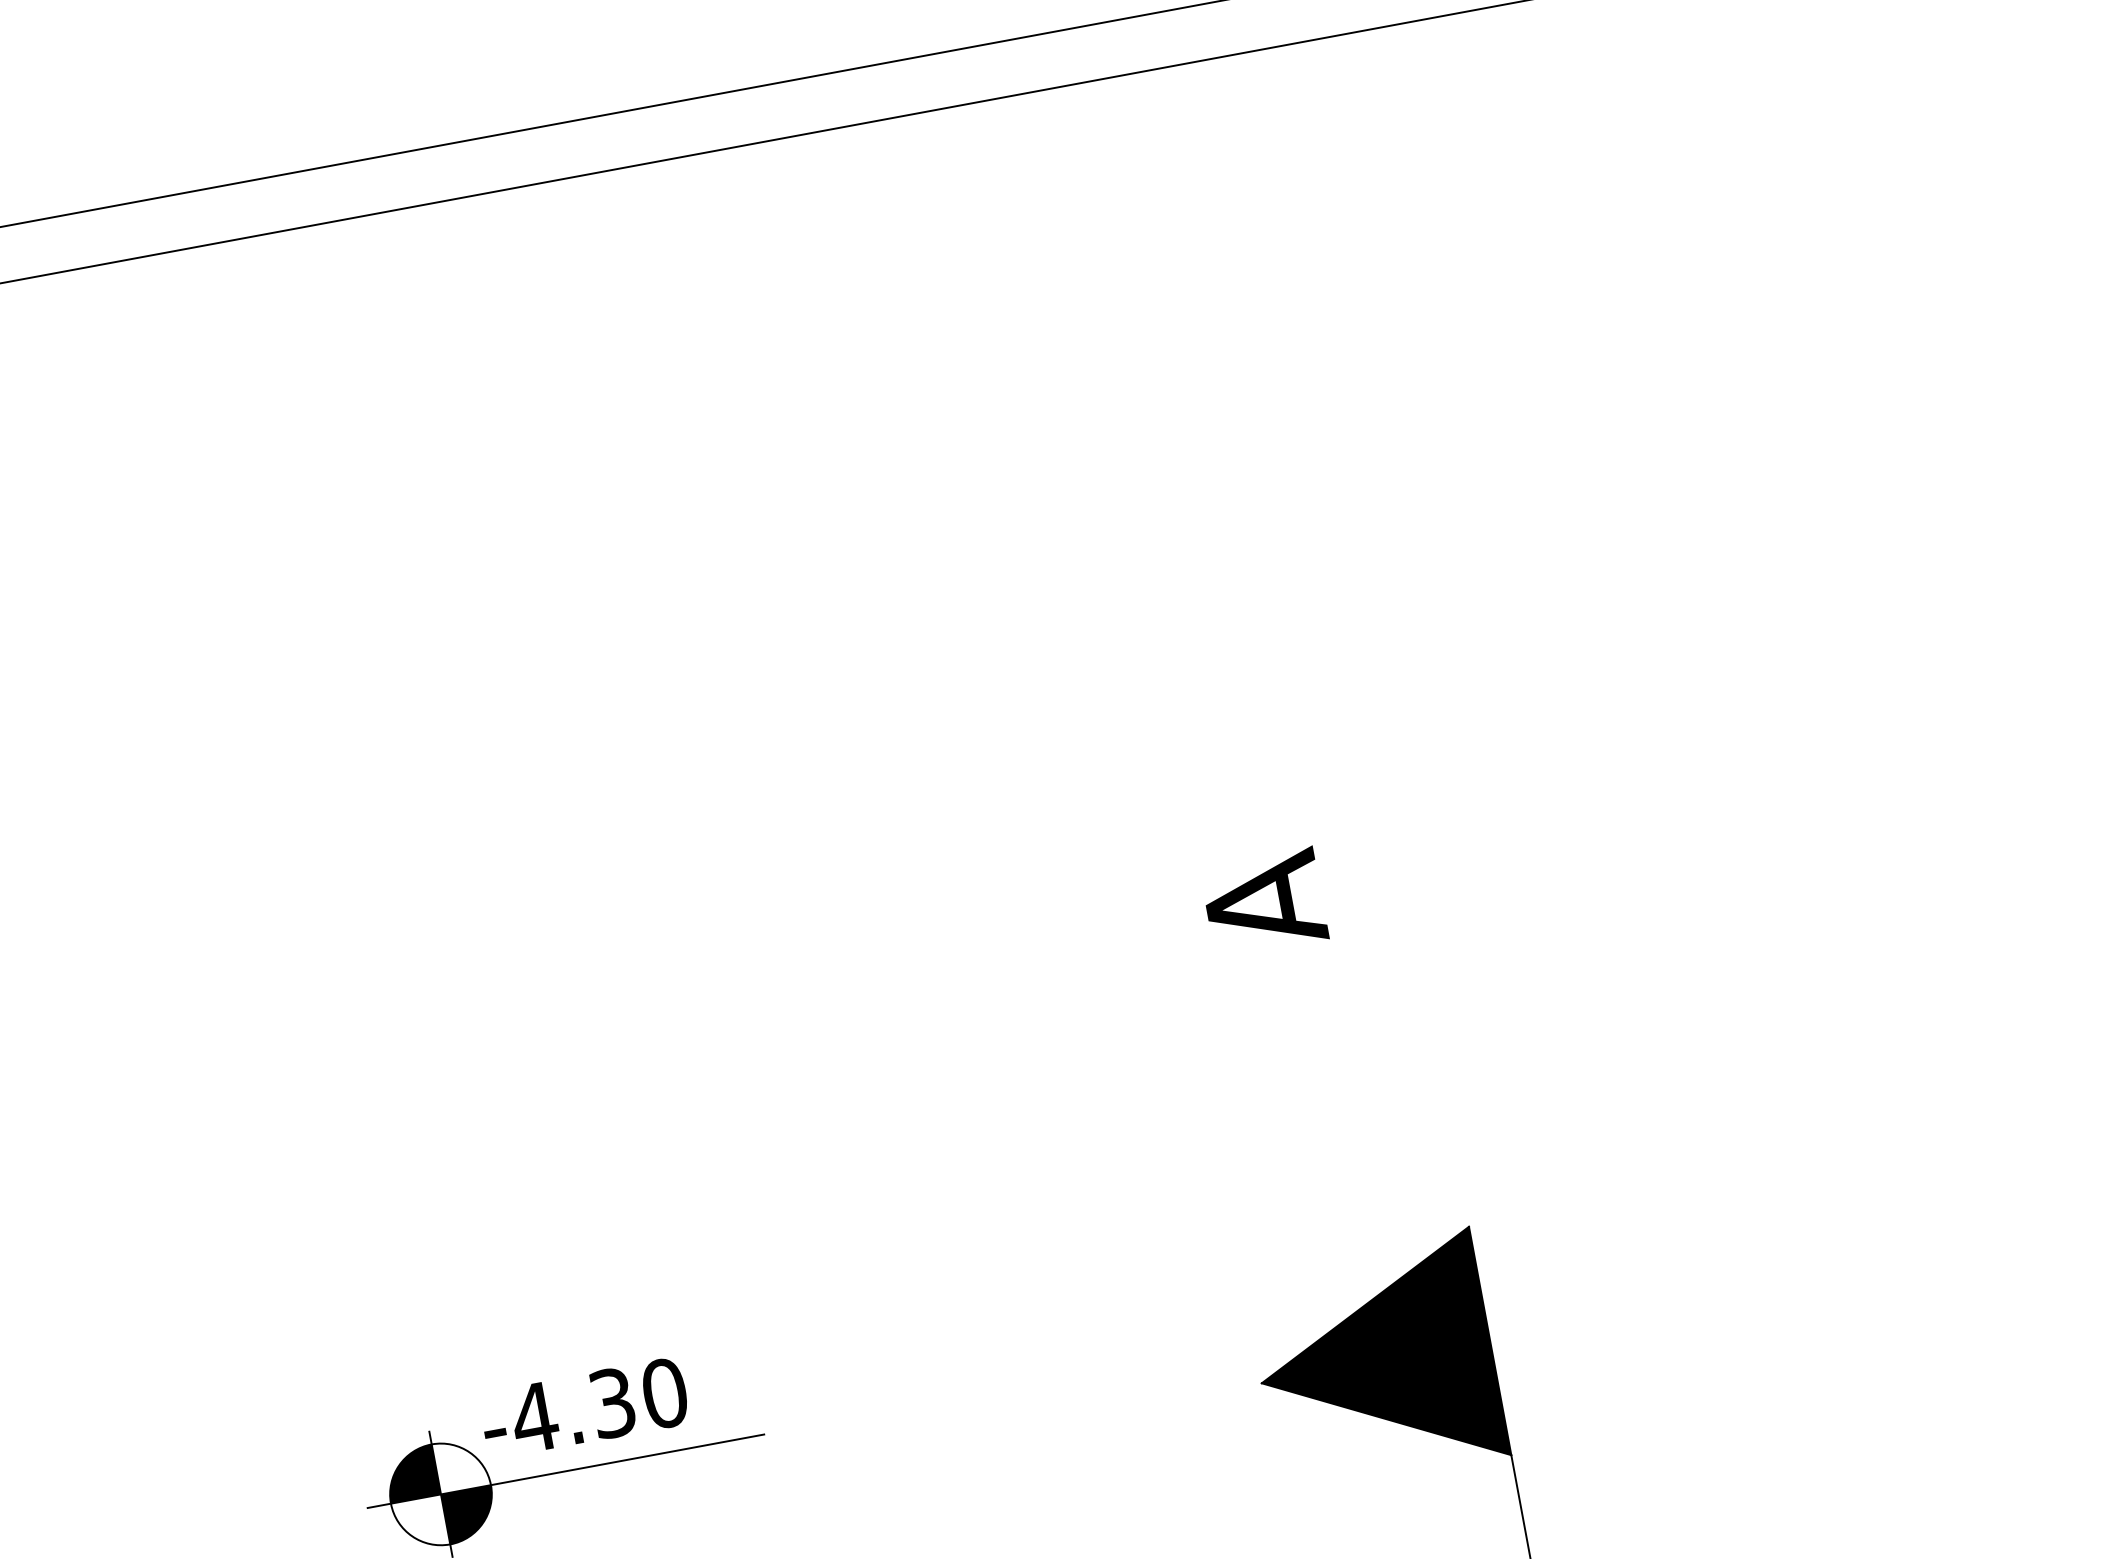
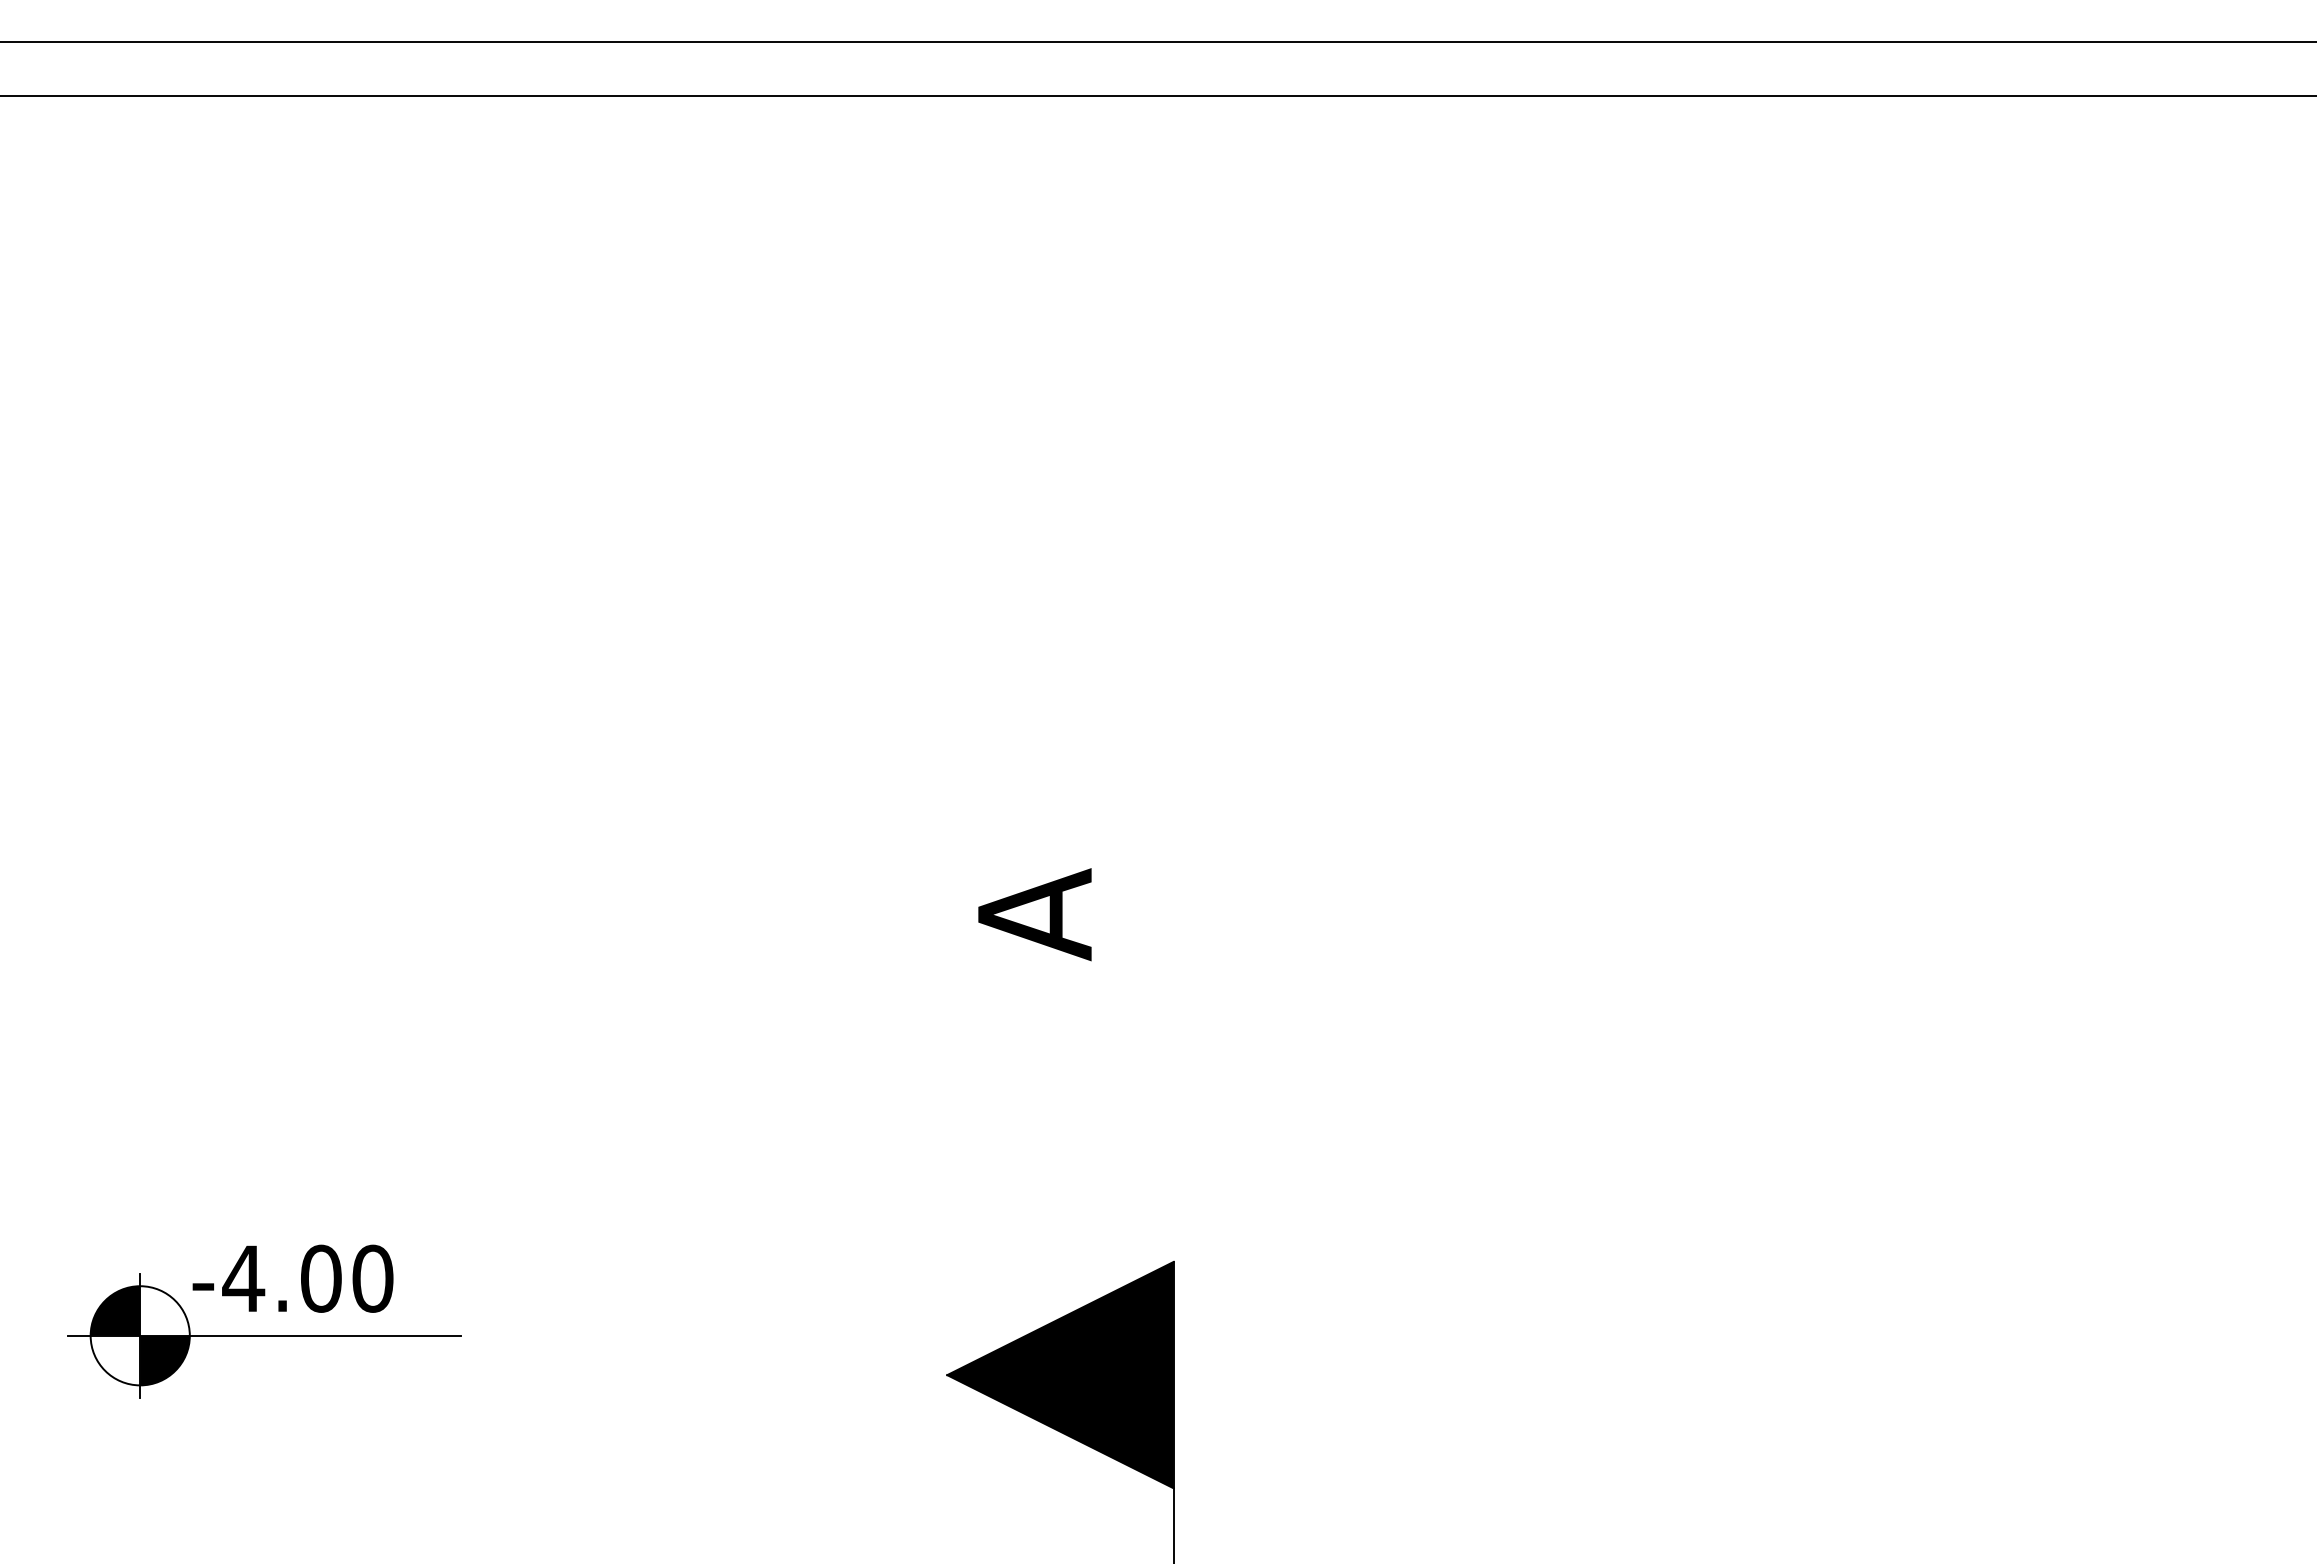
text: (612, 1402) -> (321, 1278), -4.30 -> -4.00

